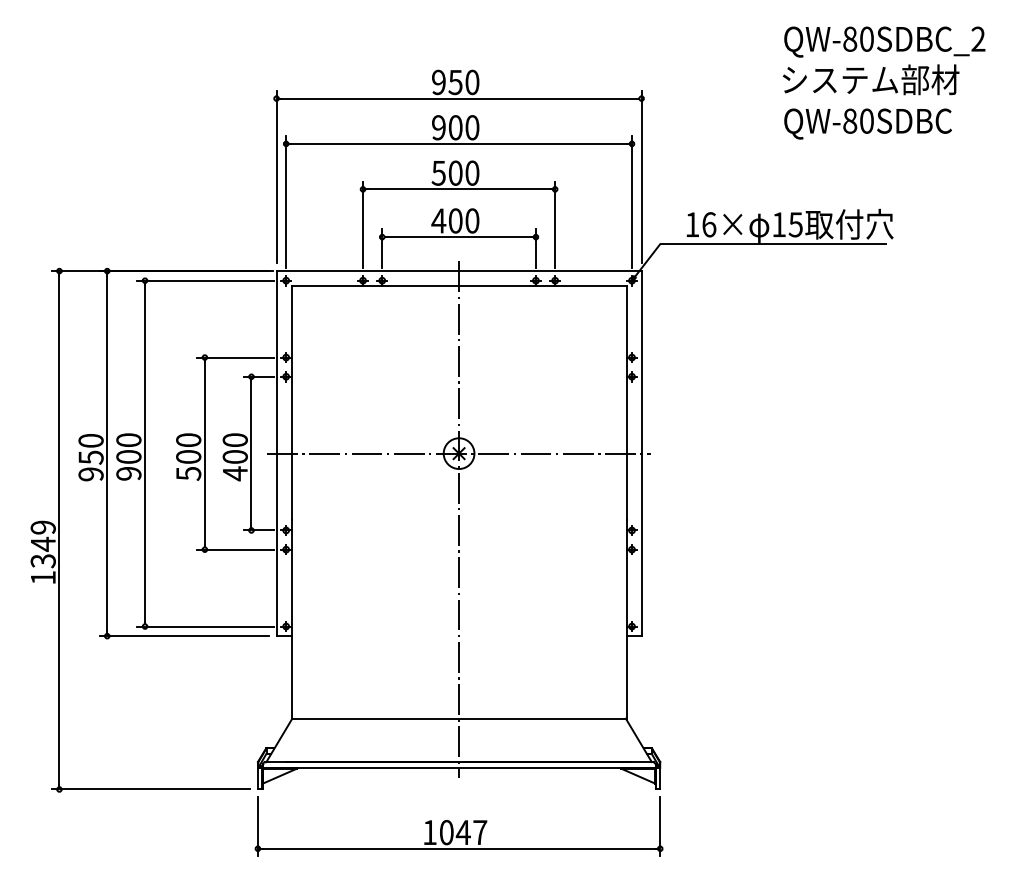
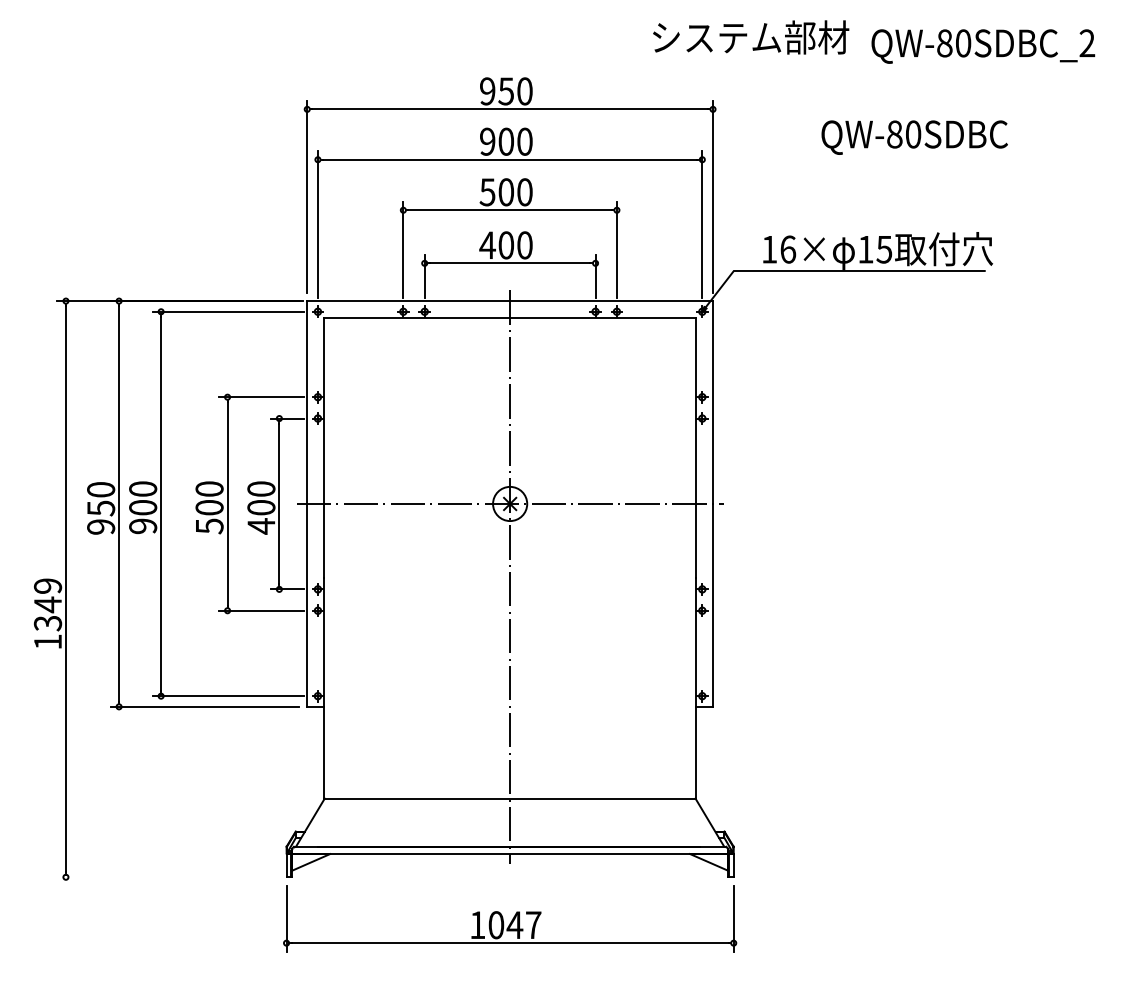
text: (871, 79) -> (751, 37), moved
text: (867, 123) -> (914, 137), moved
line: (150, 789) -> (167, 877), removed

